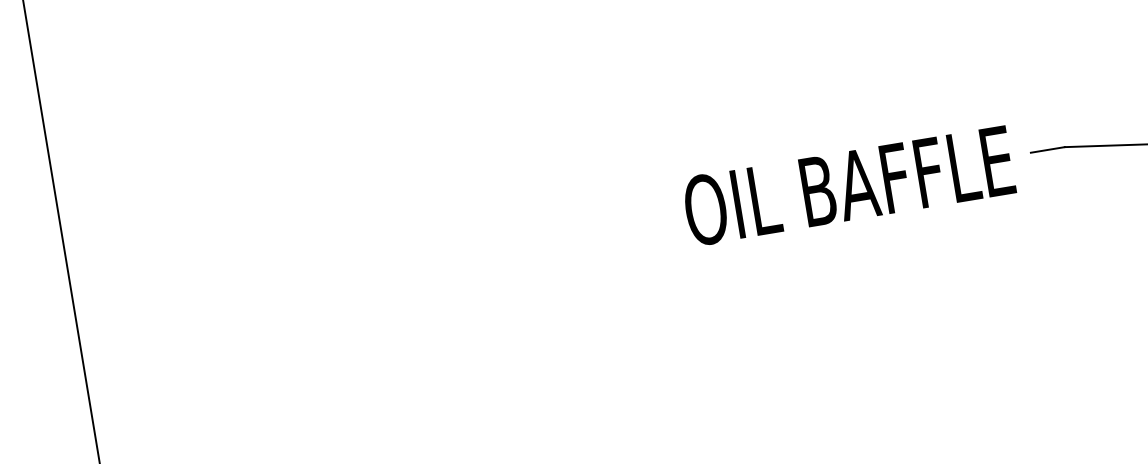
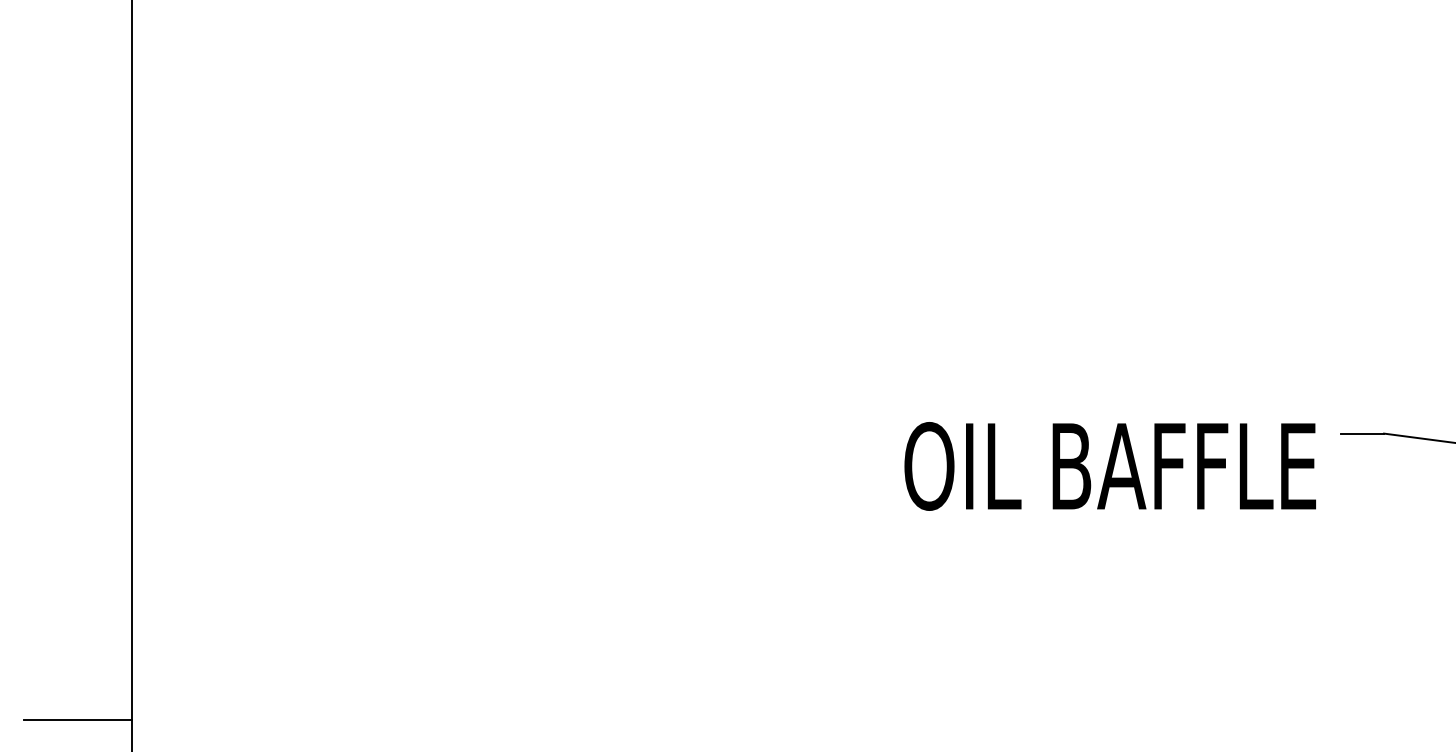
text: (848, 186) -> (1109, 466), moved

